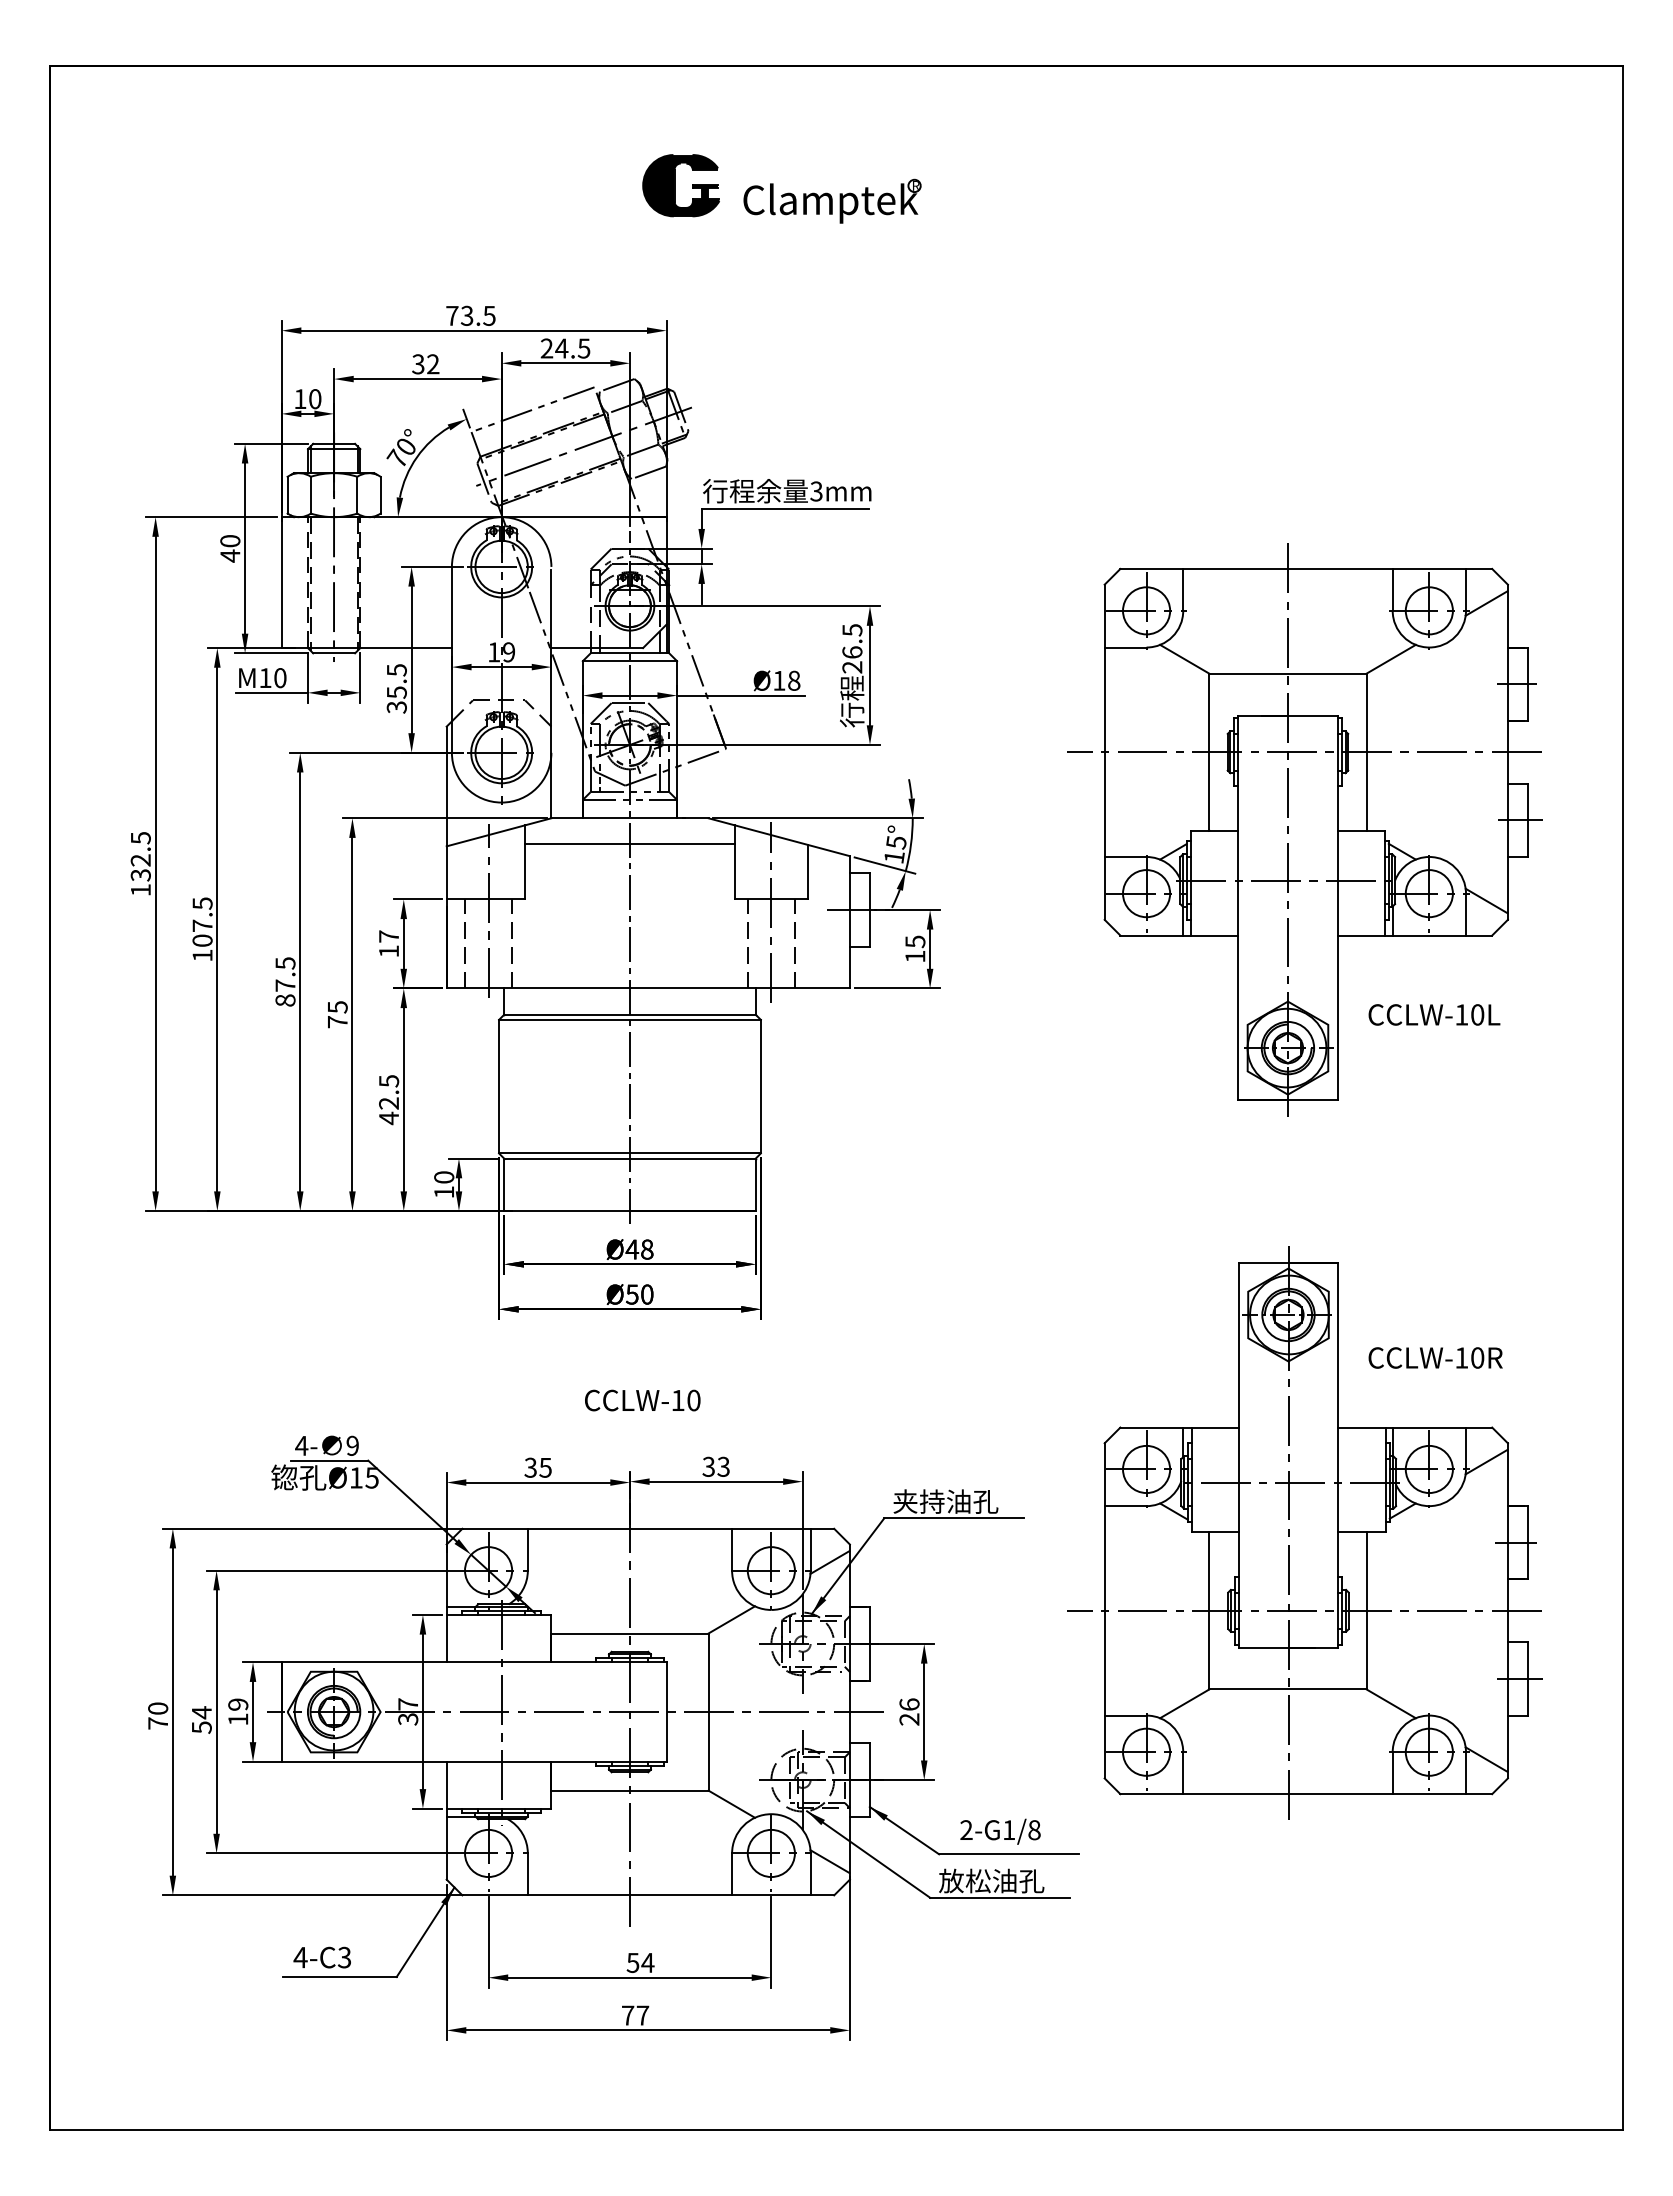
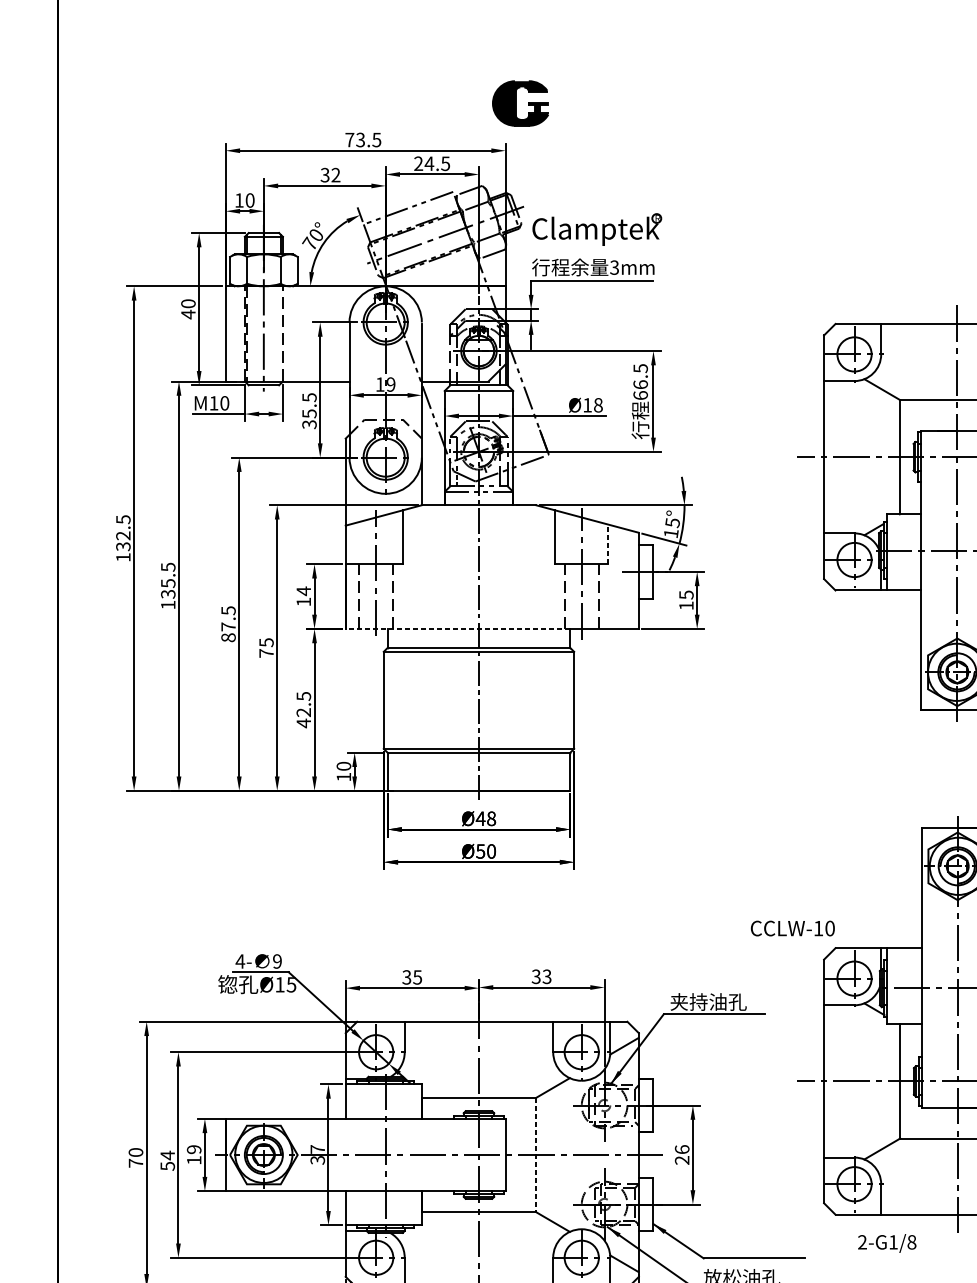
part: (680, 185) -> (520, 103), moved
part: (832, 200) -> (597, 229), moved
line: (357, 583) -> (280, 334), removed
text: (852, 667) -> (640, 395), 26.5 -> 66.5
line: (629, 843) -> (478, 523), removed
line: (808, 871) -> (608, 543), solid -> dashed
text: (202, 933) -> (168, 589), 107.5 -> 135.5
text: (388, 936) -> (303, 591), 17 -> 14
line: (600, 988) -> (457, 628), solid -> dashed
text: (642, 1400) -> (792, 928), moved
line: (708, 1712) -> (536, 1155), solid -> dashed
text: (1000, 1831) -> (887, 1243), moved

